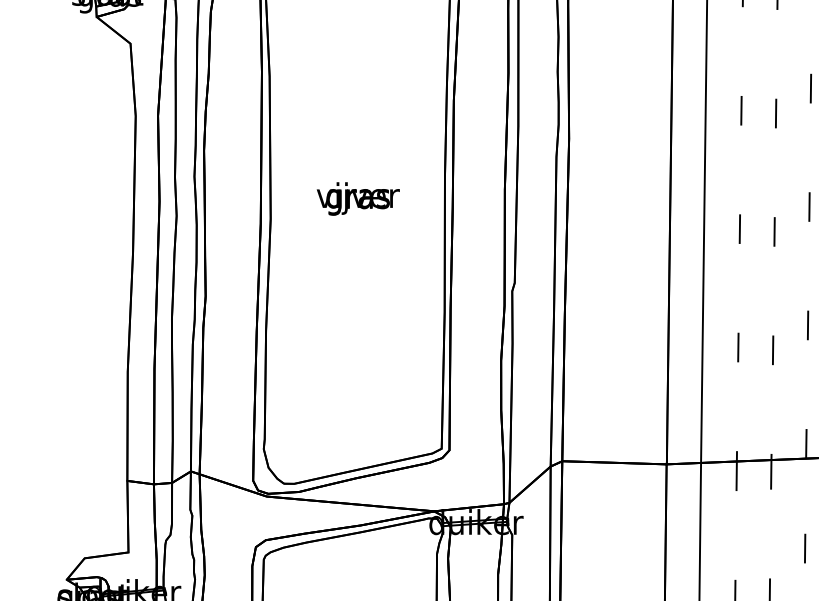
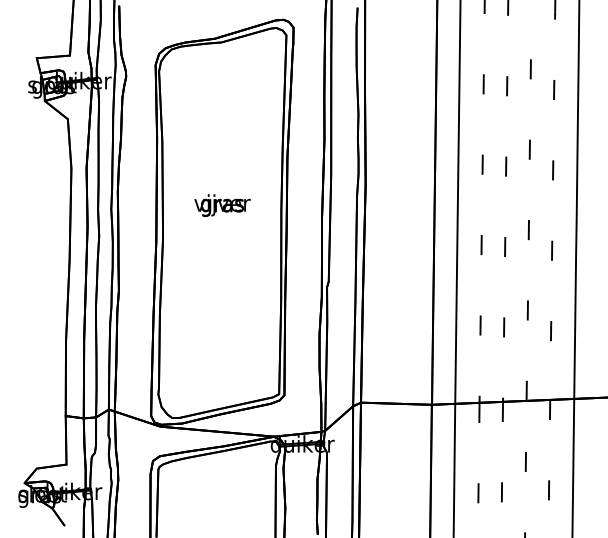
text: (358, 198) -> (222, 205), moved

